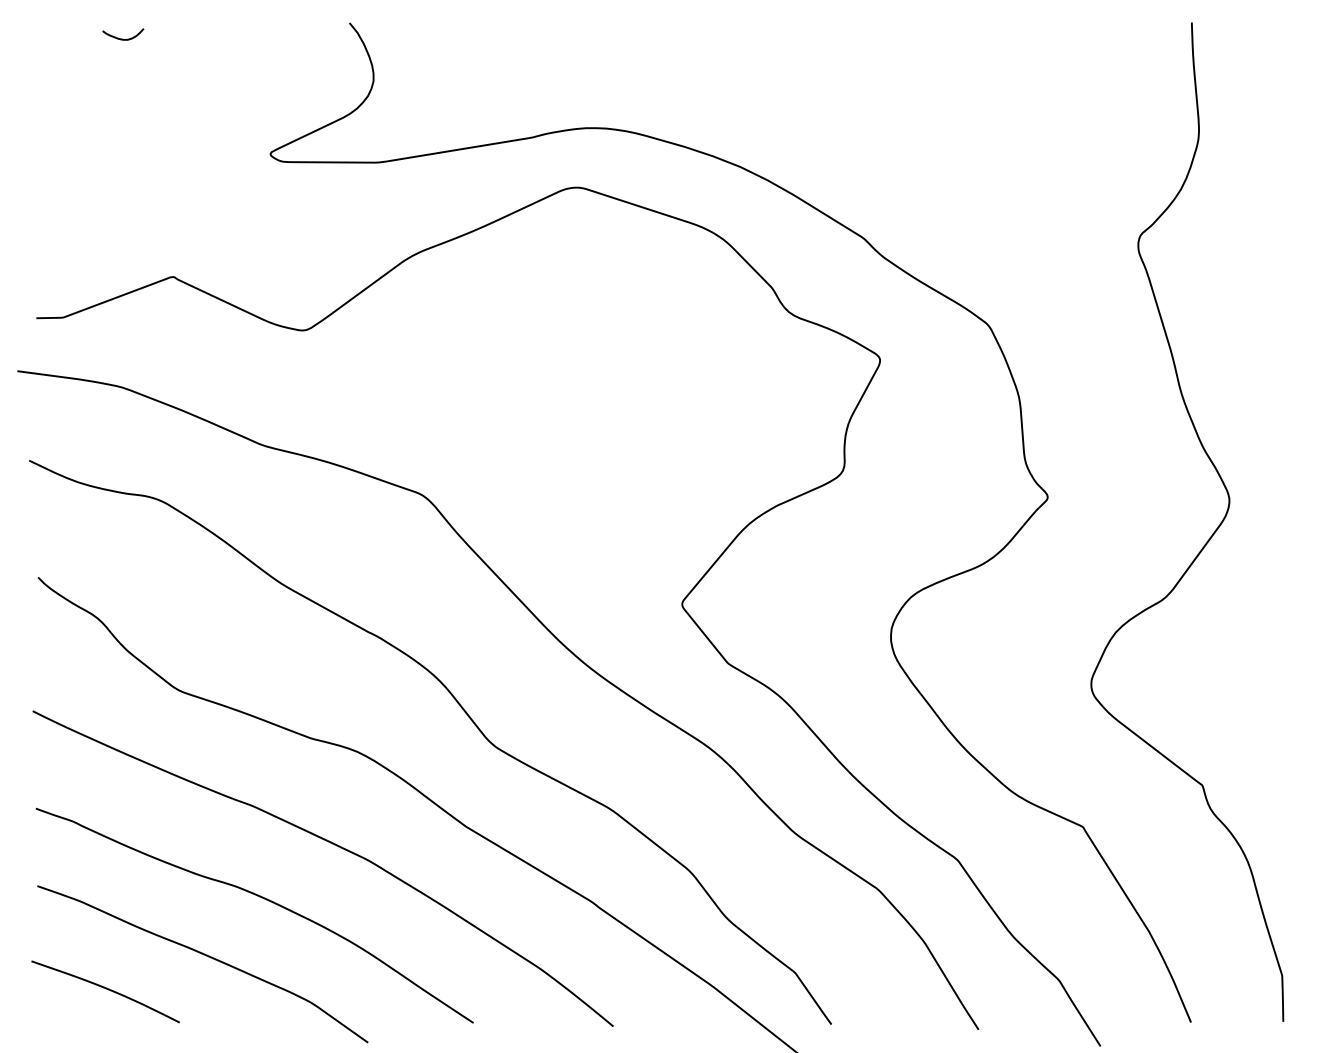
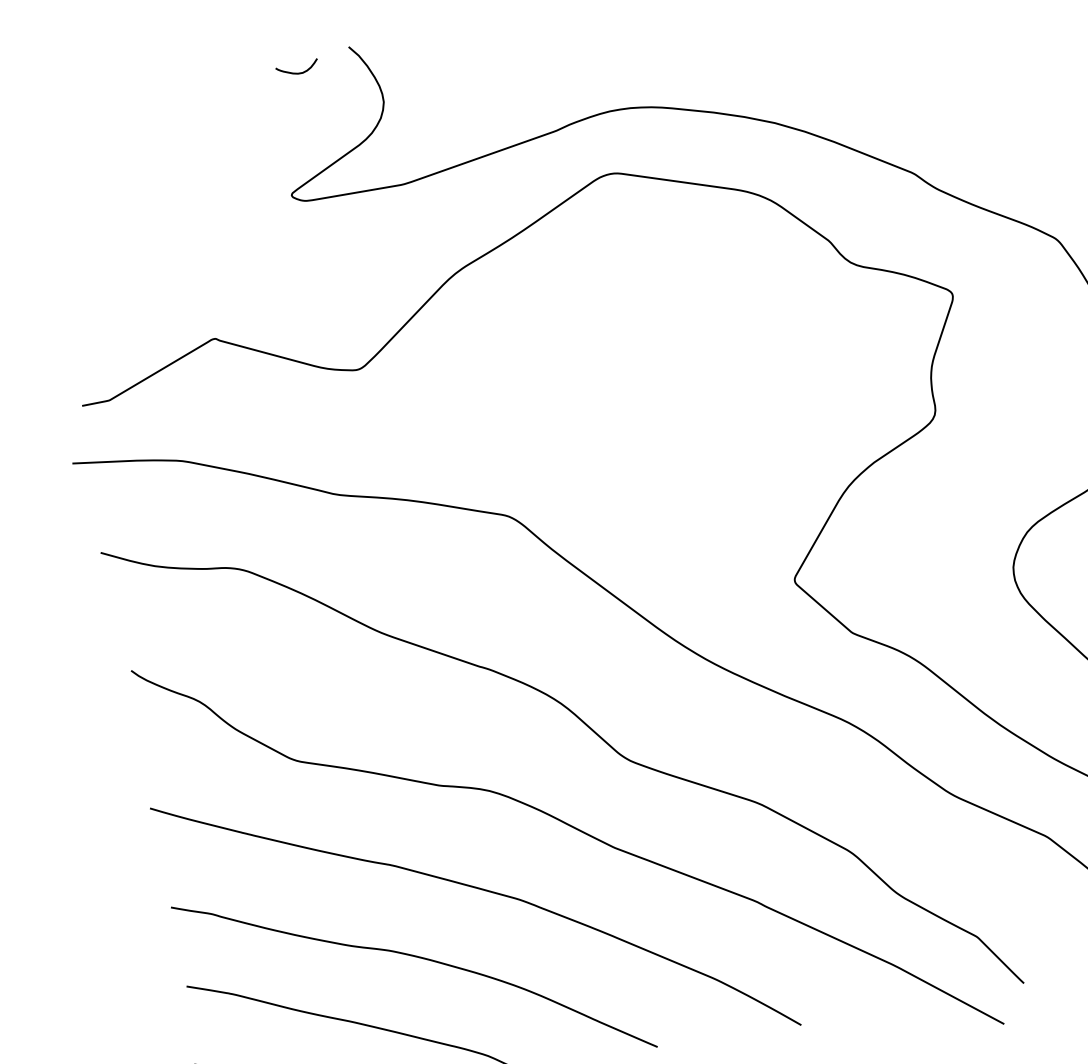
curve: (123, 38) -> (298, 72), moved

